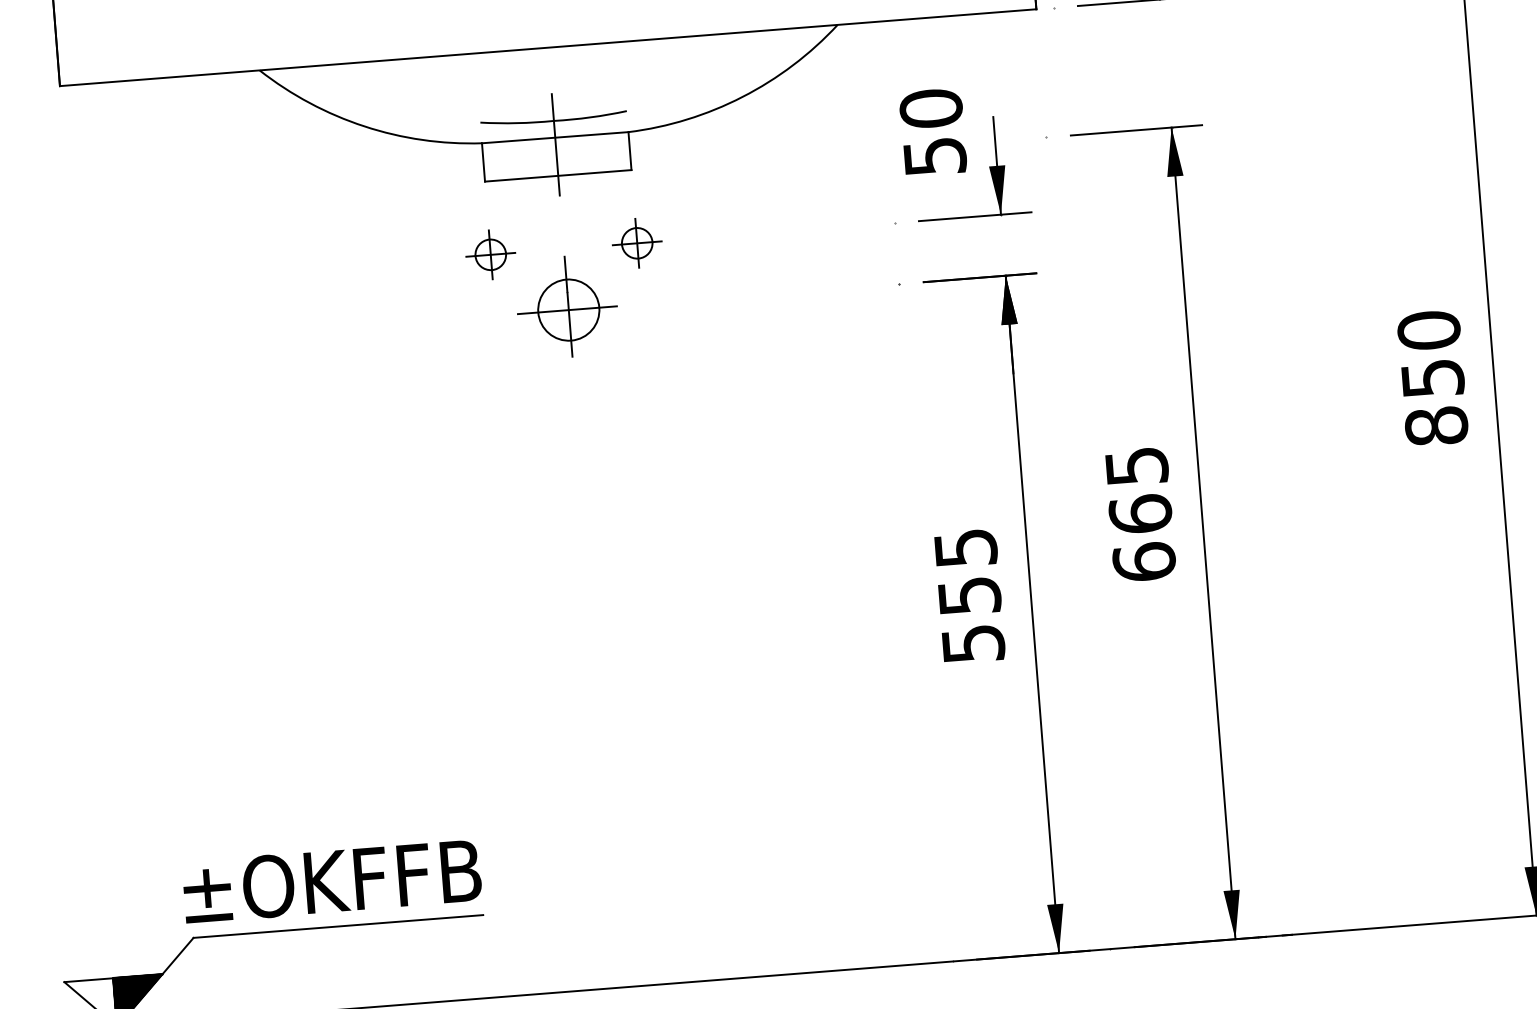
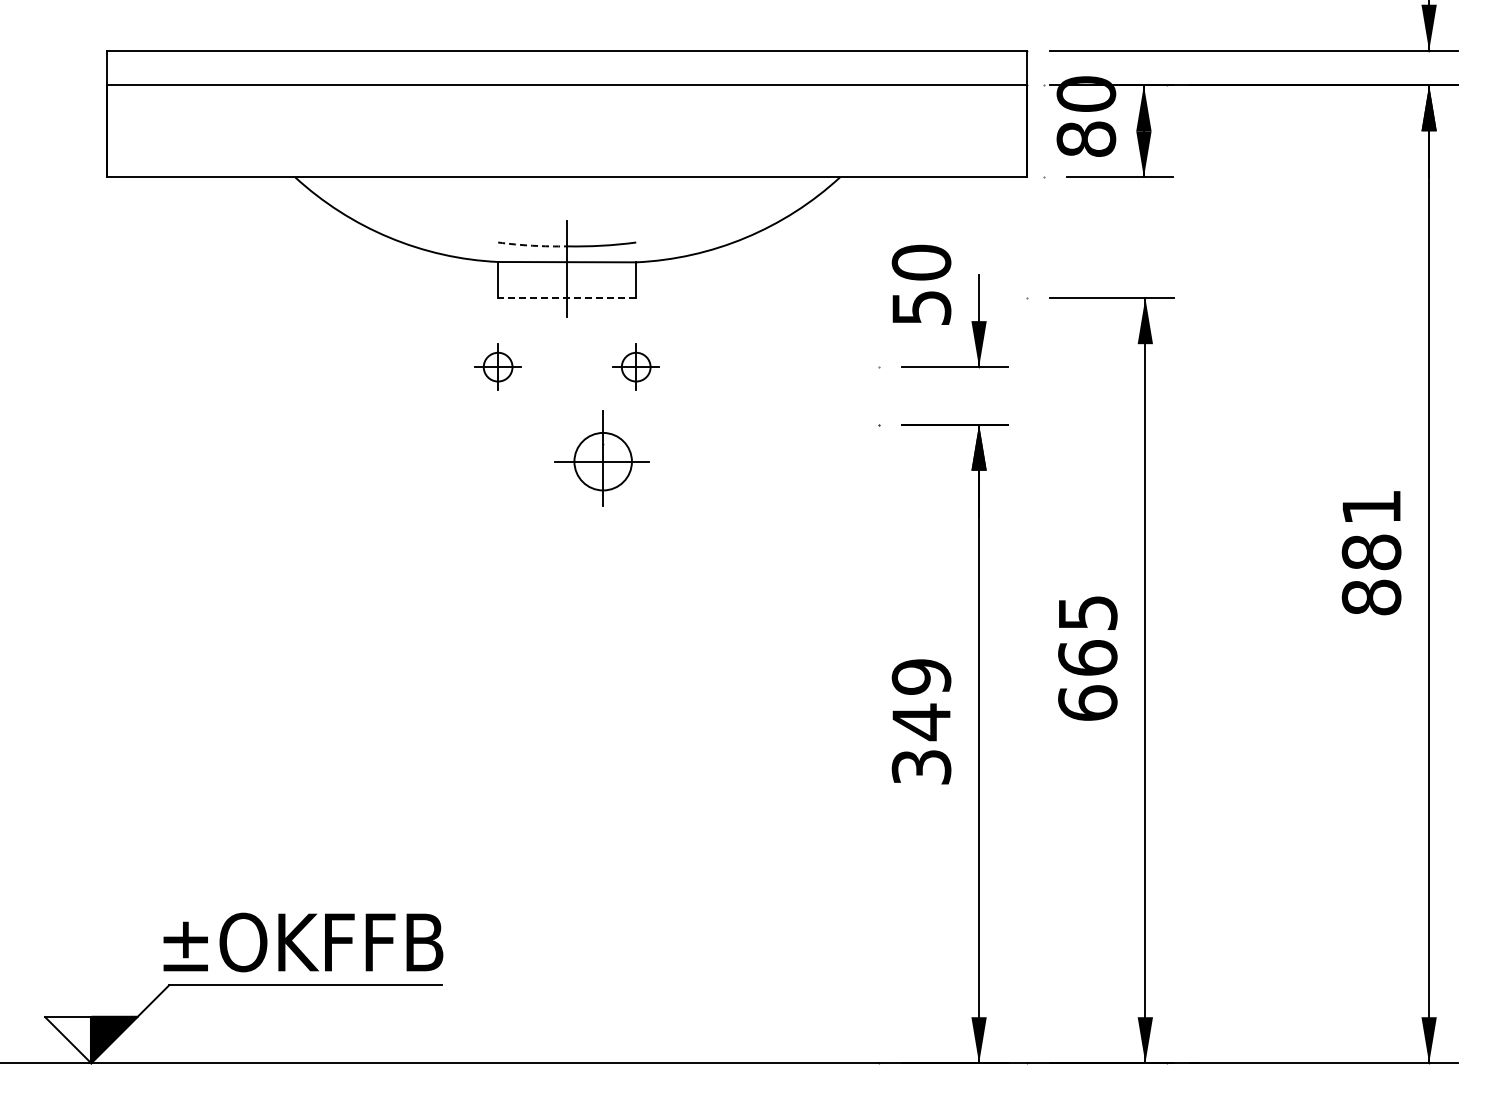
arc: (517, 122) -> (532, 245), solid -> dashed
line: (557, 176) -> (566, 298), solid -> dashed
part: (566, 306) -> (601, 458), moved
text: (1430, 354) -> (1371, 529), 850 -> 881
text: (969, 595) -> (921, 721), 555 -> 349

